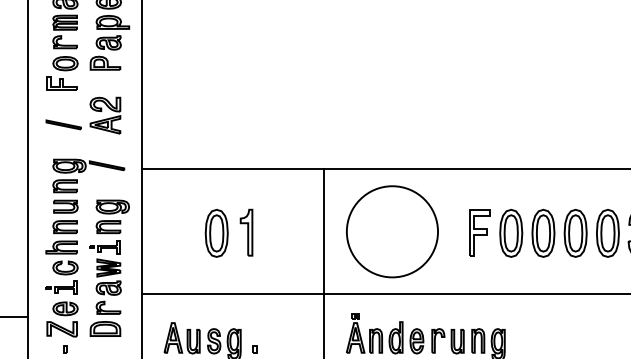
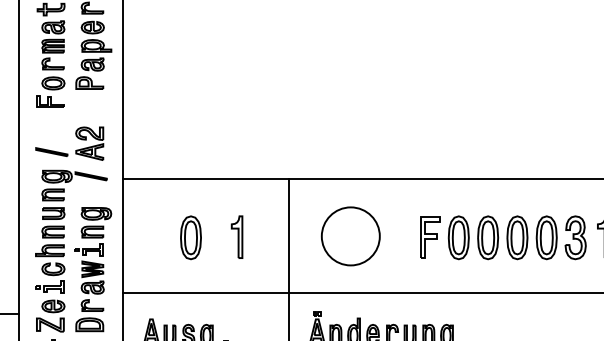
part: (90, 108) -> (76, 137), moved
part: (245, 231) -> (236, 236), moved
circle: (392, 231) -> (350, 236), size x0.7

